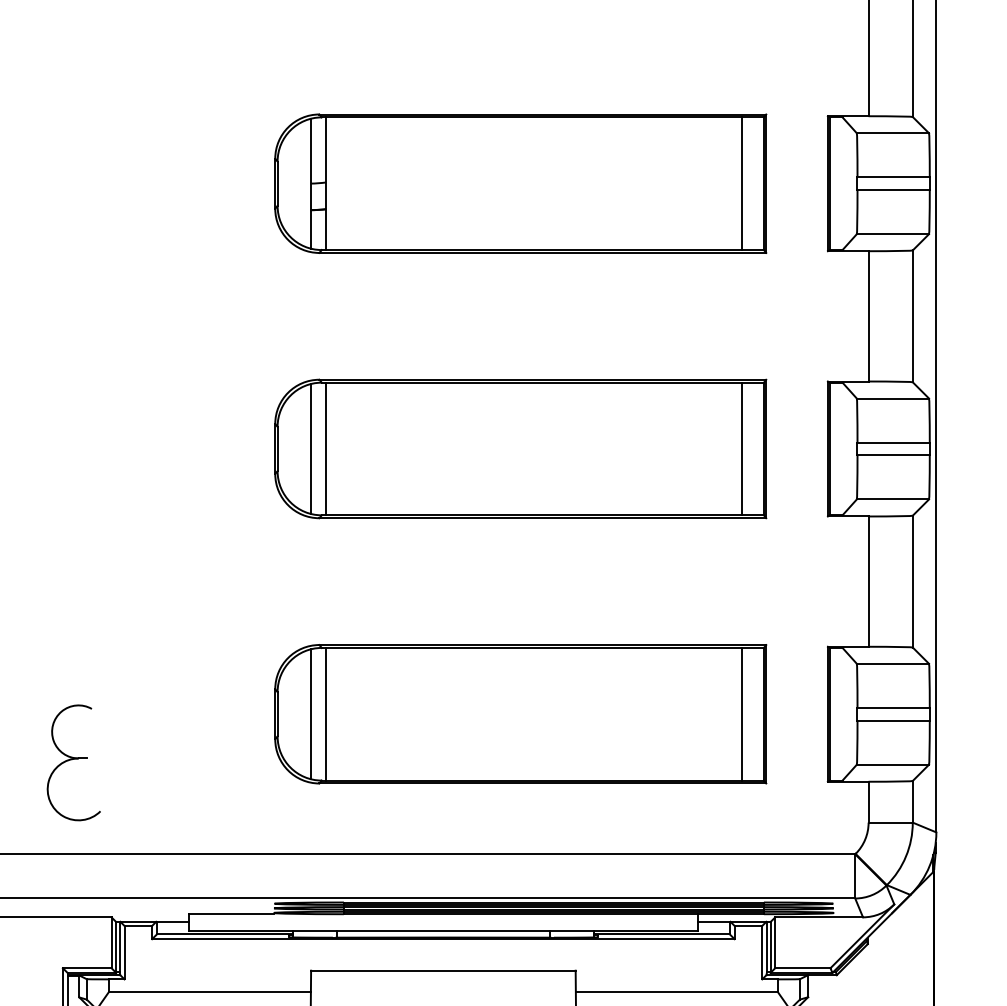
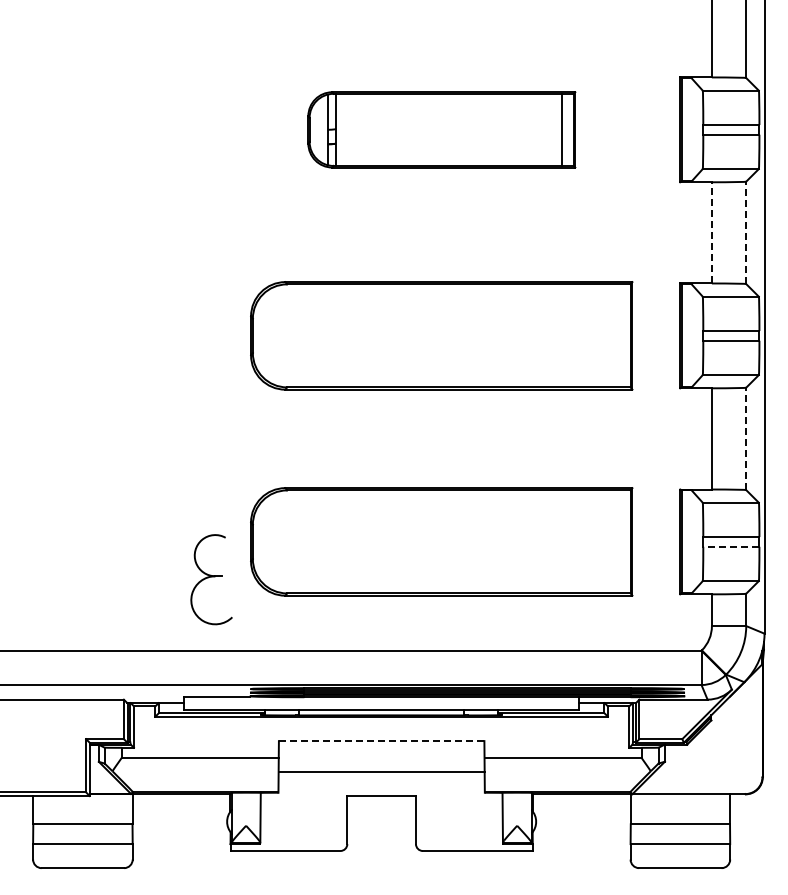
part: (520, 183) -> (441, 129), size x0.7
line: (868, 315) -> (711, 232), solid -> dashed
line: (913, 315) -> (746, 232), solid -> dashed
line: (310, 448) -> (278, 335), removed
line: (326, 448) -> (290, 335), removed
line: (741, 448) -> (613, 335), removed
line: (913, 581) -> (746, 438), solid -> dashed
line: (310, 713) -> (278, 541), removed
line: (326, 713) -> (290, 541), removed
line: (741, 713) -> (613, 541), removed
line: (892, 720) -> (730, 546), solid -> dashed
part: (73, 762) -> (211, 579), moved
line: (443, 971) -> (381, 741), solid -> dashed

